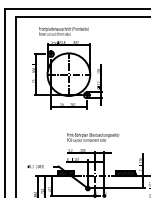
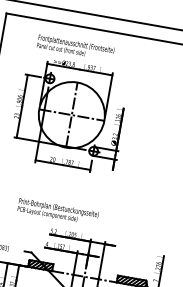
text: (93, 137) -> (58, 211), moved

